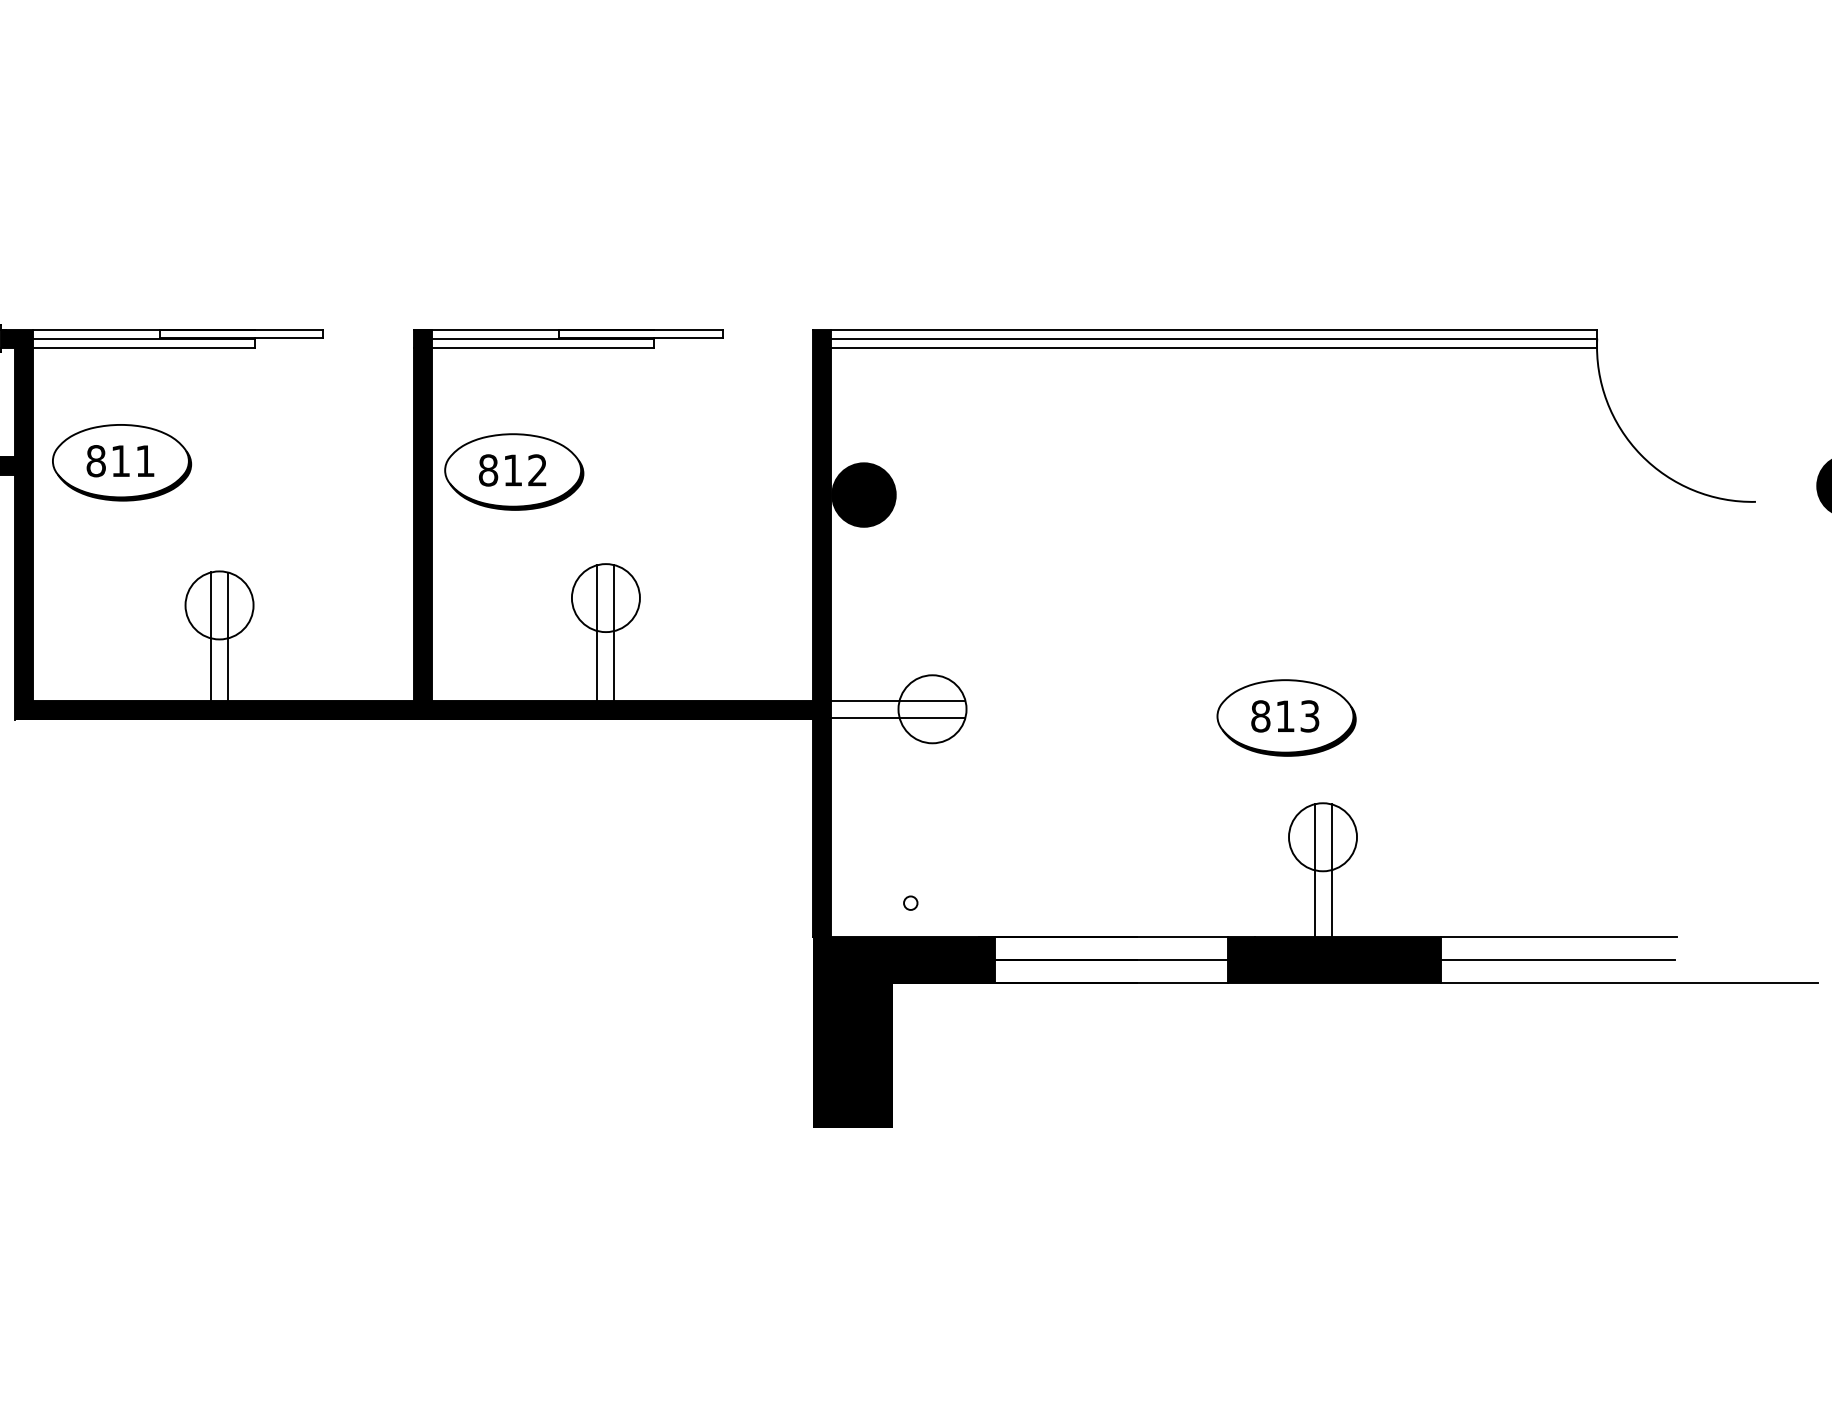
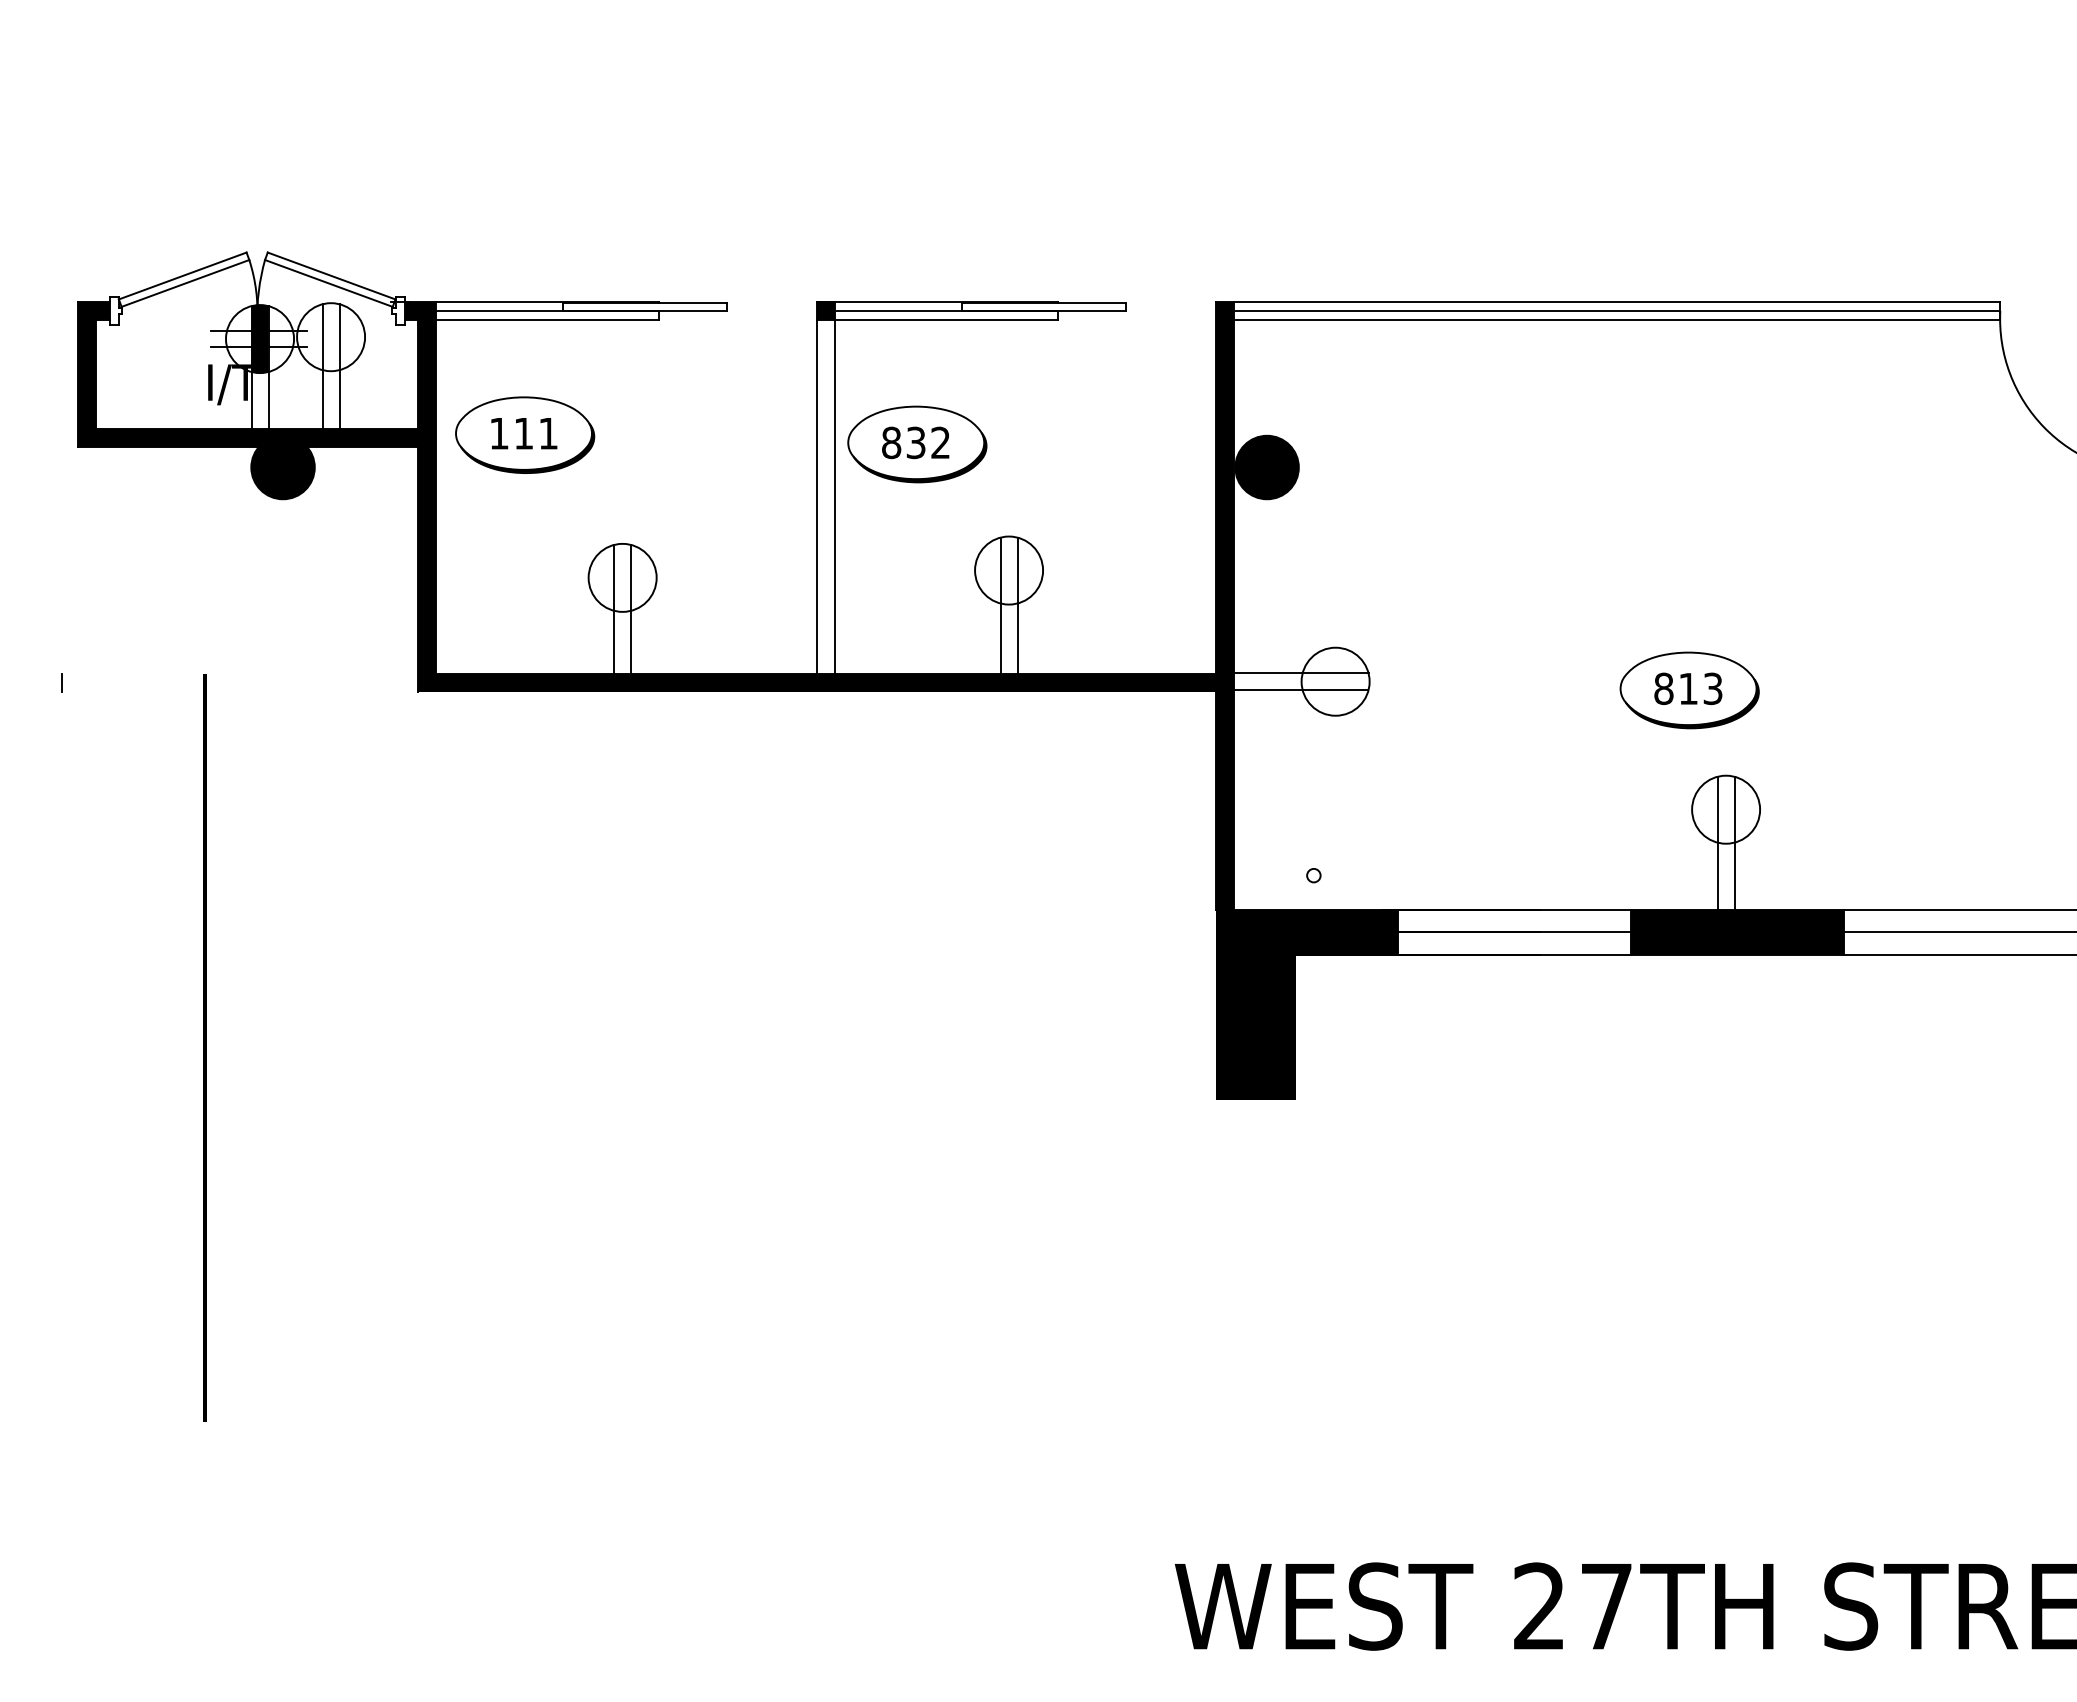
text: (95, 461) -> (498, 433), 811 -> 111
text: (512, 470) -> (915, 442), 812 -> 832
fill: (423, 524) -> (826, 496), removed

